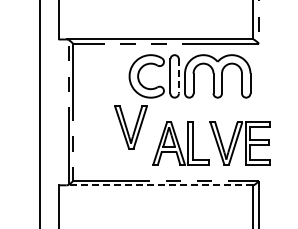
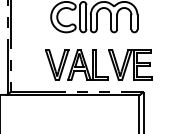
line: (178, 76) -> (86, 17), dashed -> solid
part: (130, 127) -> (56, 65), moved
line: (159, 185) -> (72, 95), dashed -> solid

